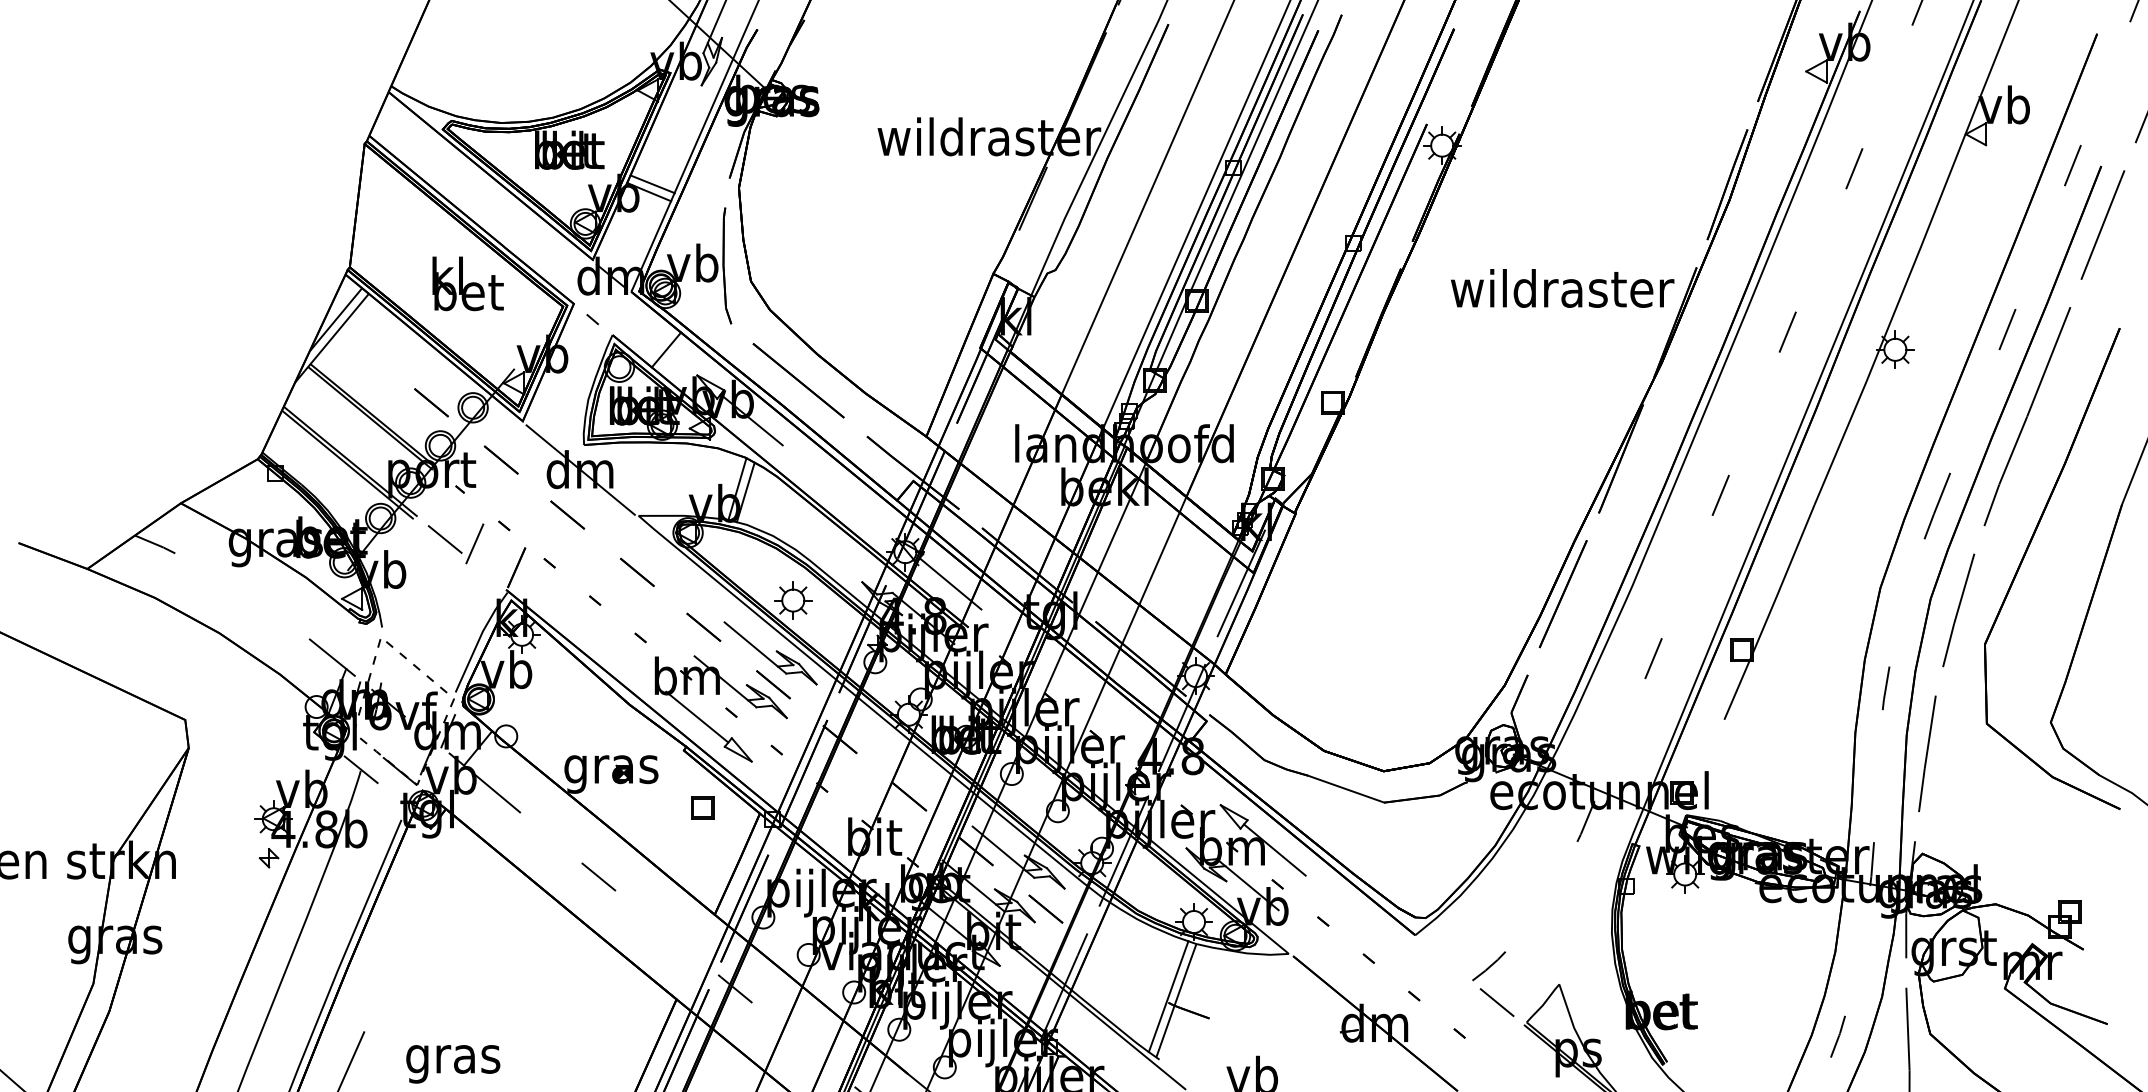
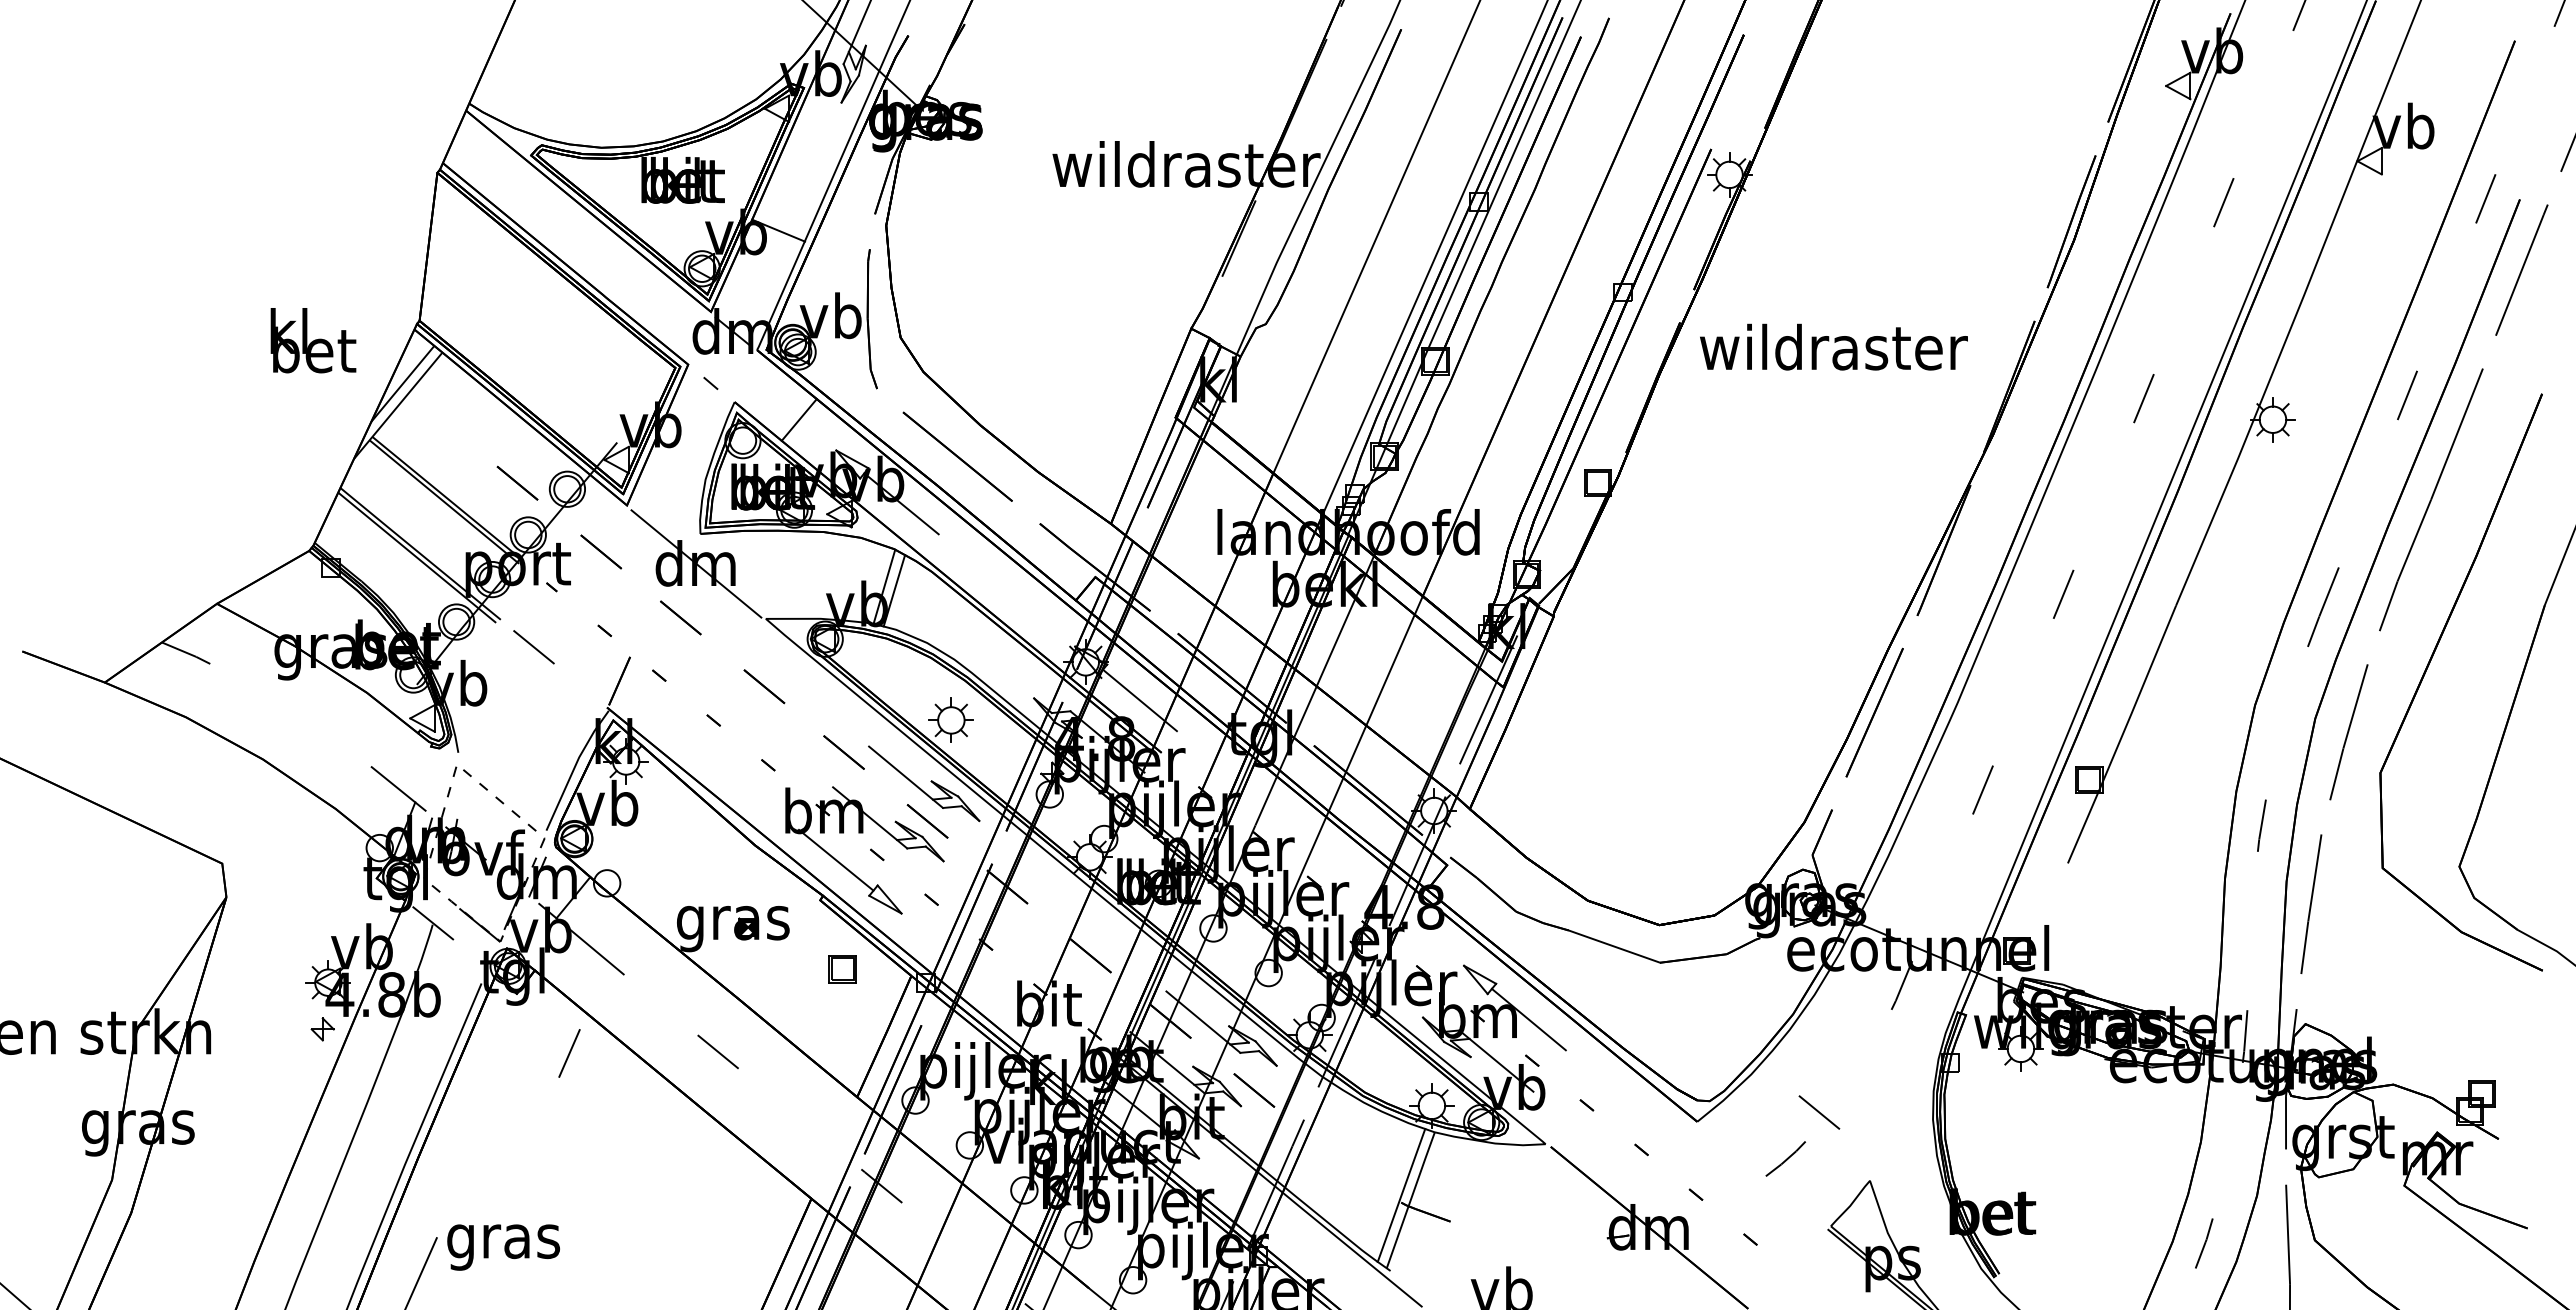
line: (652, 183) -> (782, 220), removed
text: (468, 283) -> (313, 340), moved
text: (1562, 287) -> (1833, 346), moved
line: (474, 543) -> (569, 1053), moved
line: (1497, 1002) -> (1819, 1112), moved
text: (453, 1064) -> (503, 1247), moved

